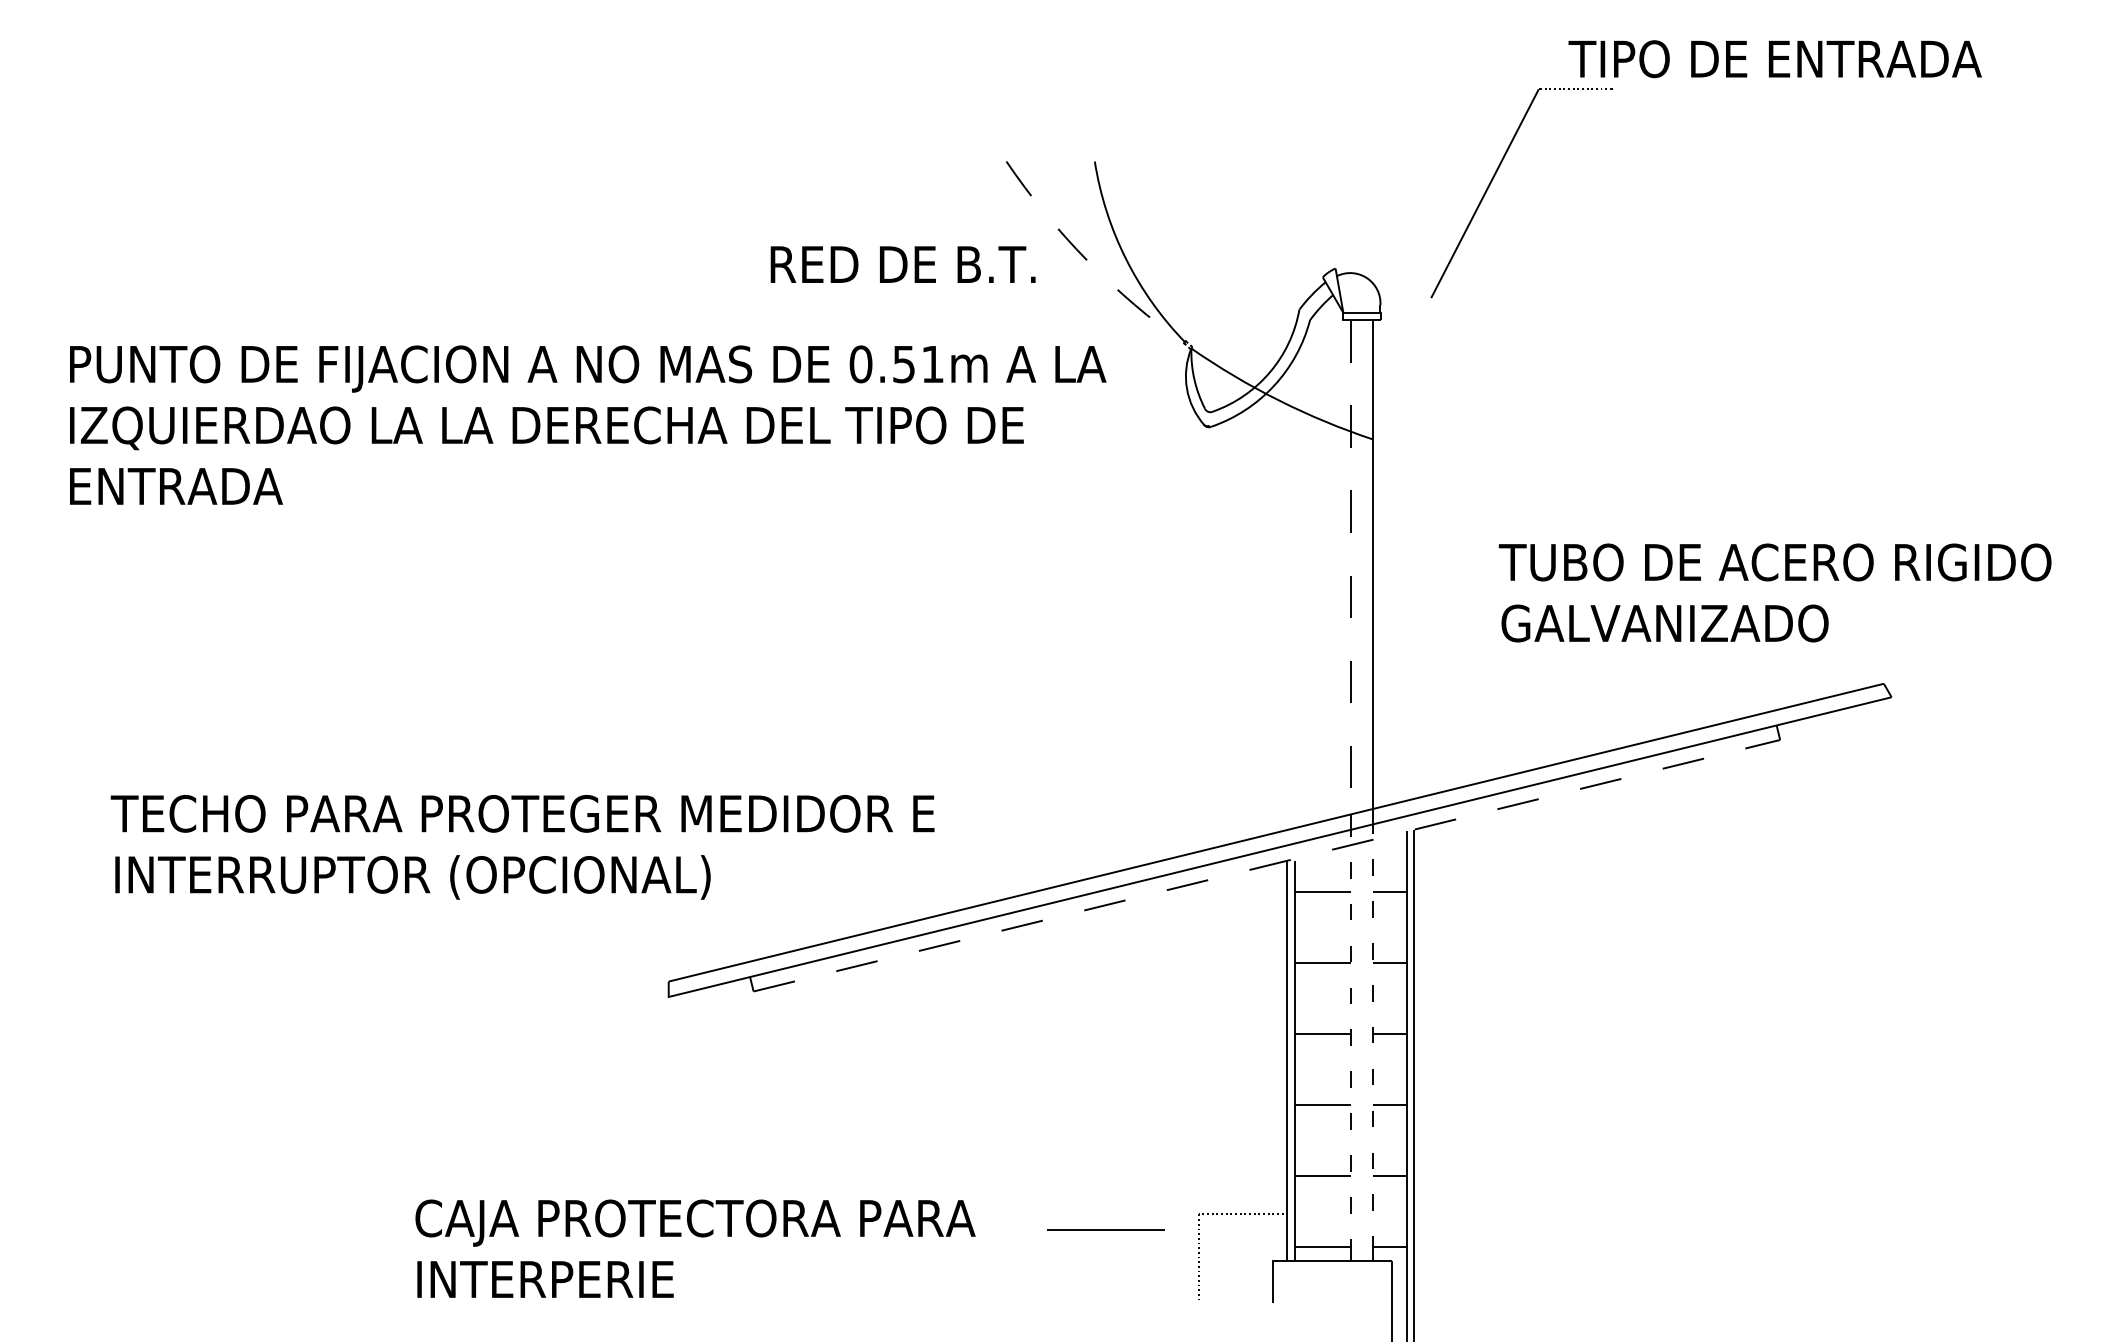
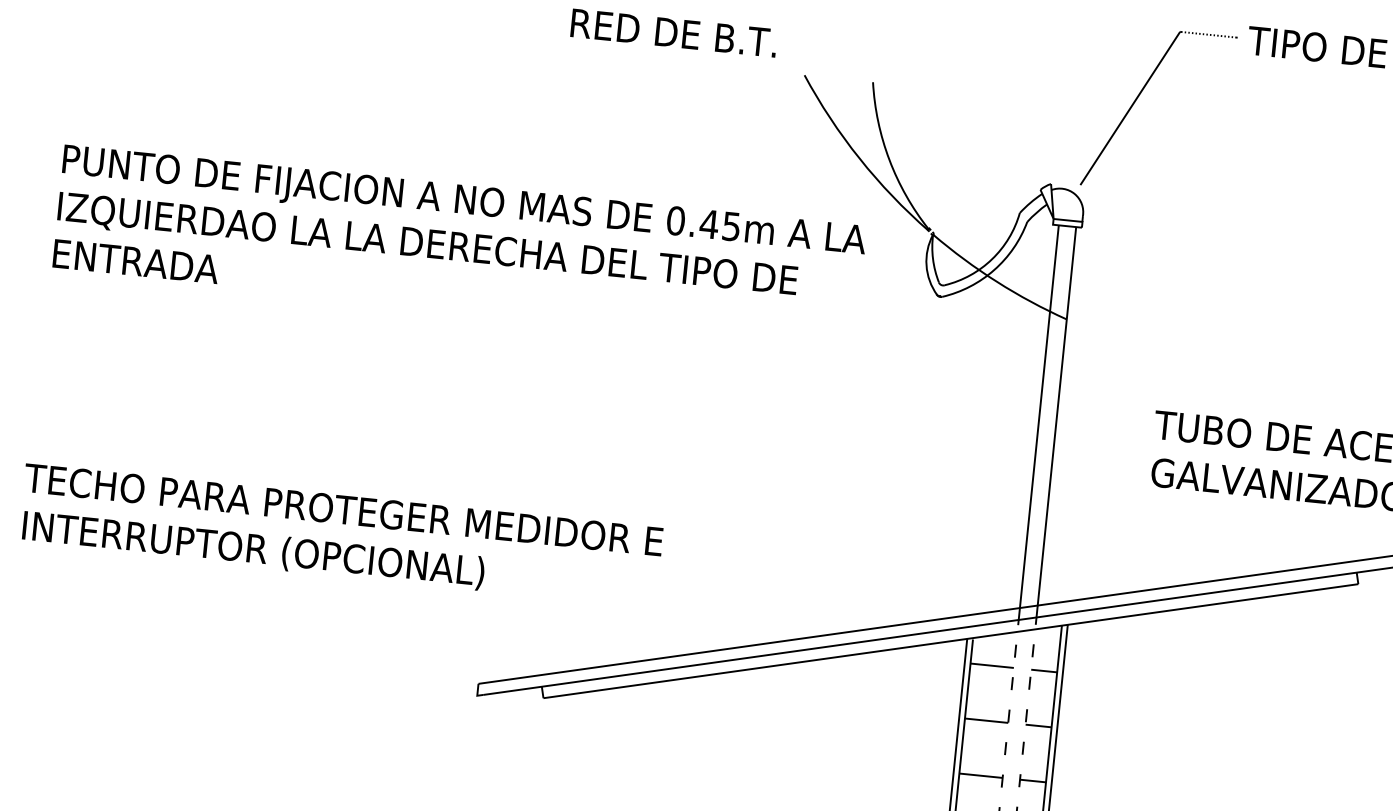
part: (1493, 179) -> (1137, 98), moved
arc: (1087, 260) -> (859, 158), dashed -> solid
text: (902, 264) -> (673, 32), moved
text: (917, 364) -> (719, 225), 0.51m -> 0.45m
line: (1350, 567) -> (1039, 416), dashed -> solid
text: (522, 847) -> (340, 535), moved
line: (1267, 865) -> (951, 641), dashed -> solid

